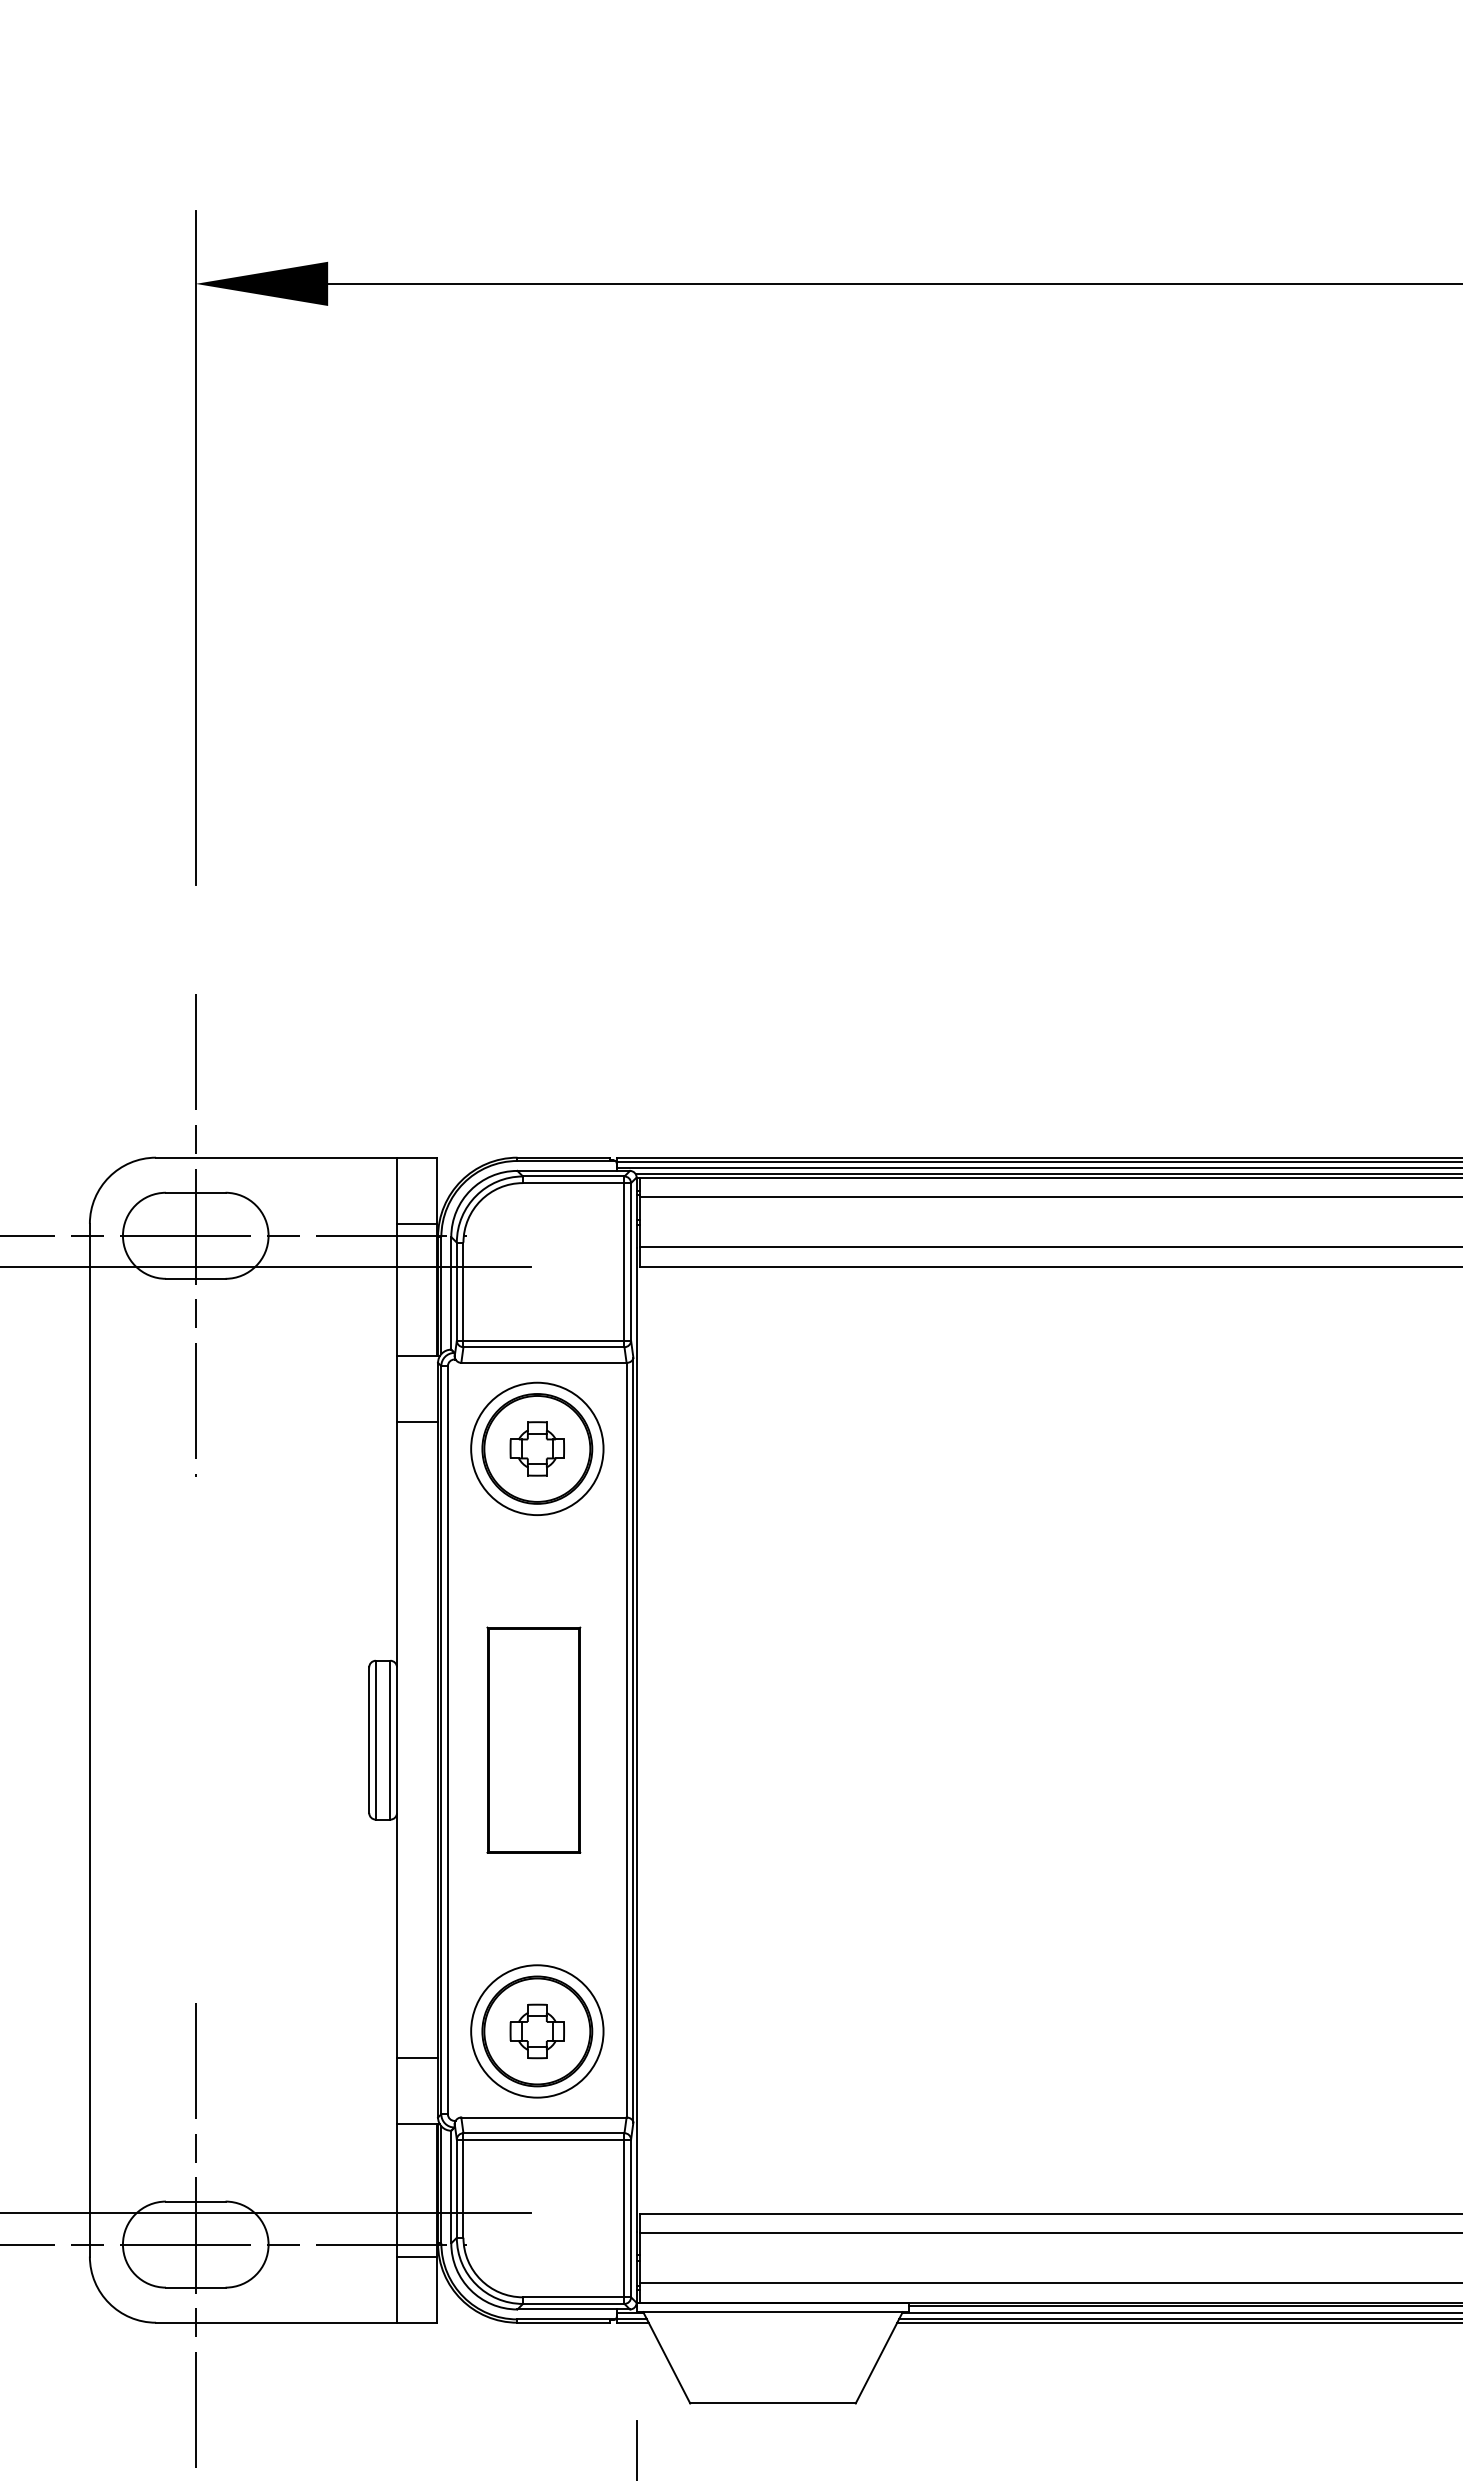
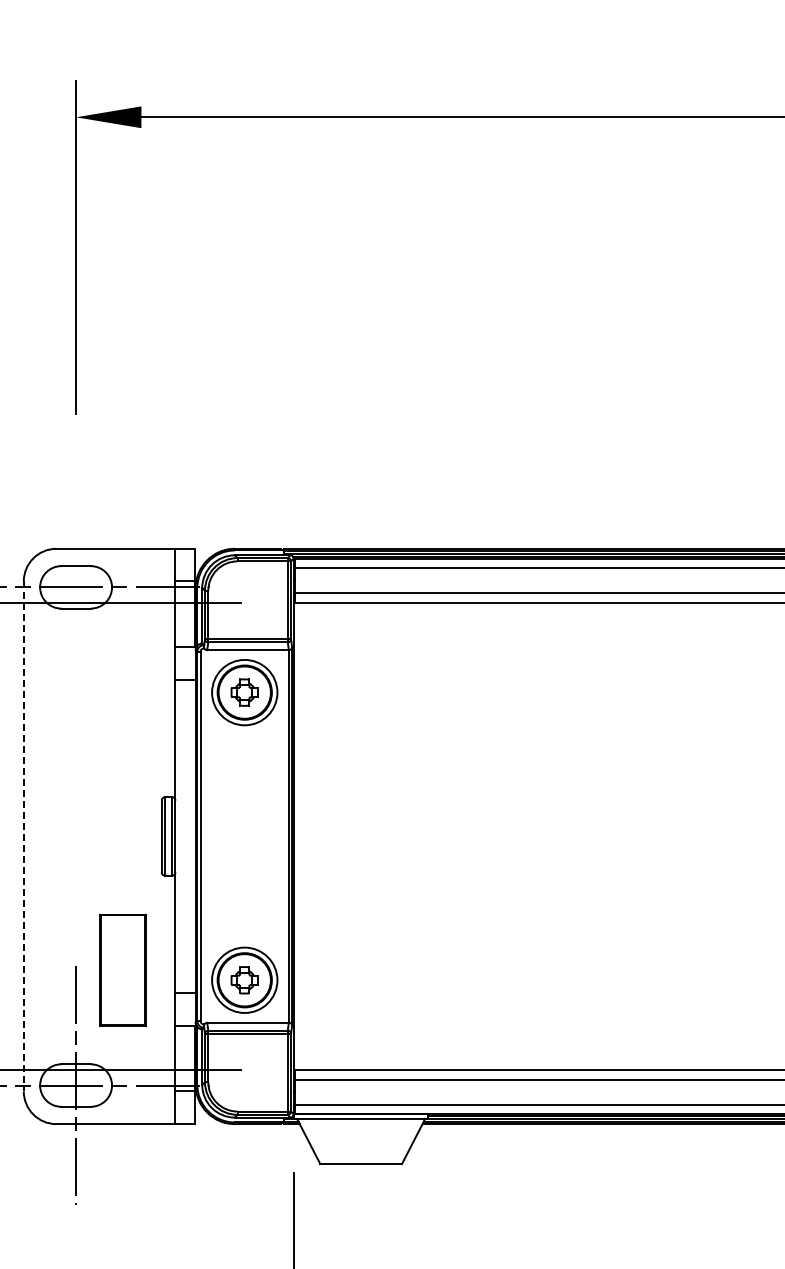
line: (196, 1236) -> (76, 587), removed
line: (89, 1740) -> (23, 836), solid -> dashed
part: (532, 1740) -> (122, 970), moved

